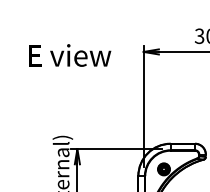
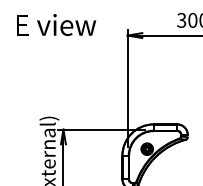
text: (70, 54) -> (56, 24), moved

